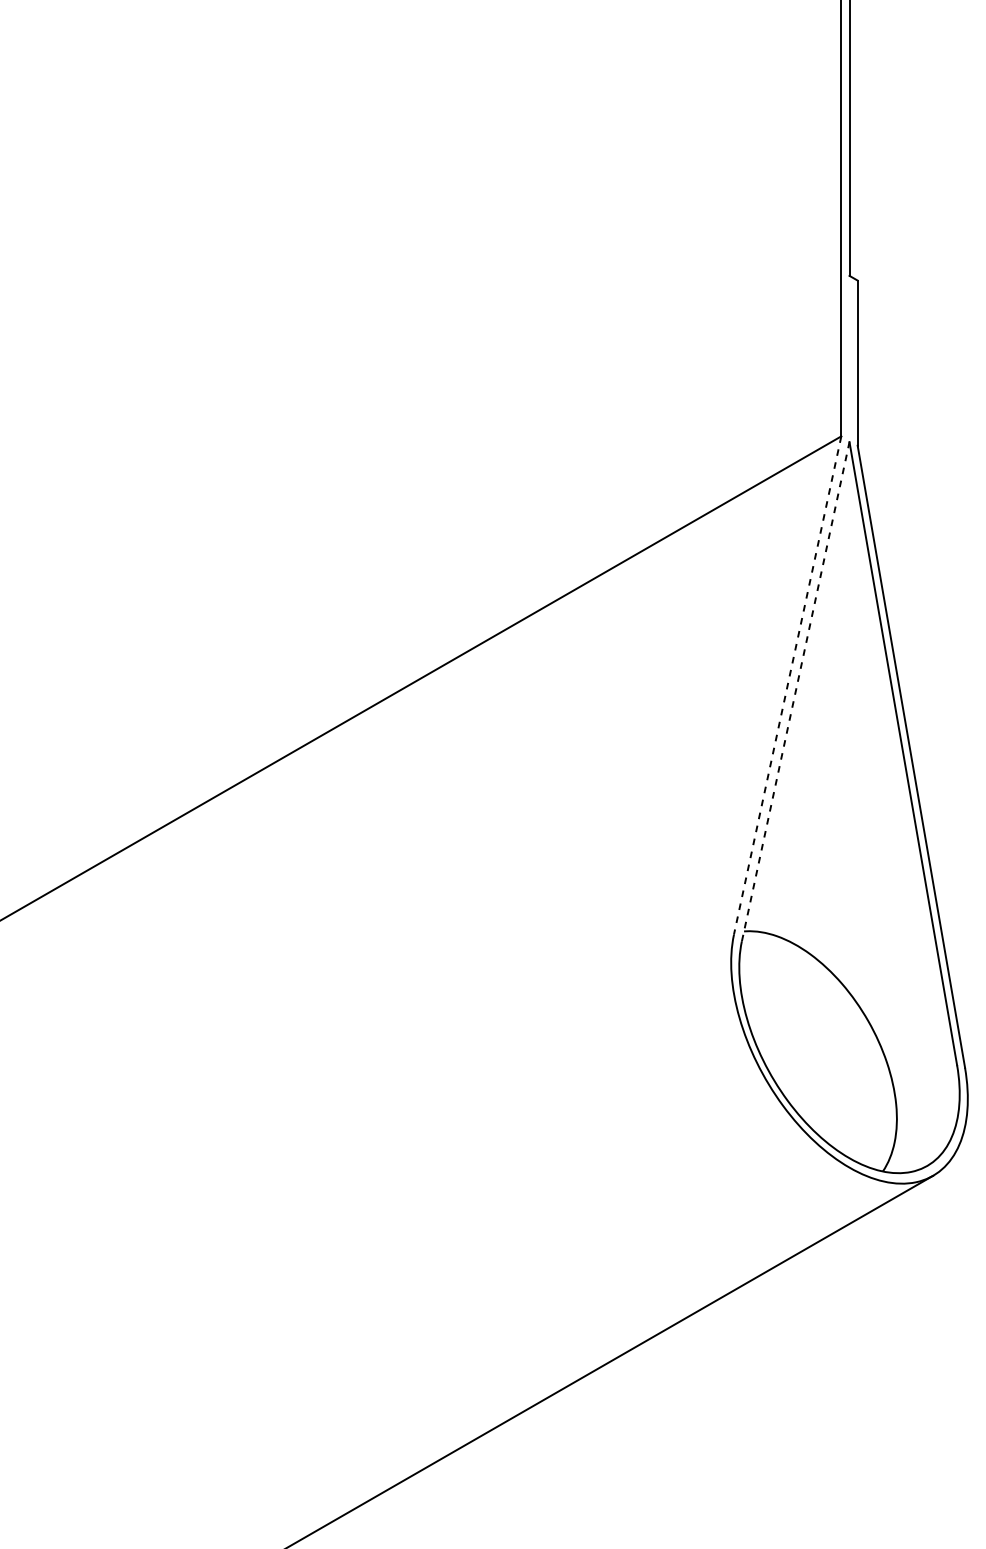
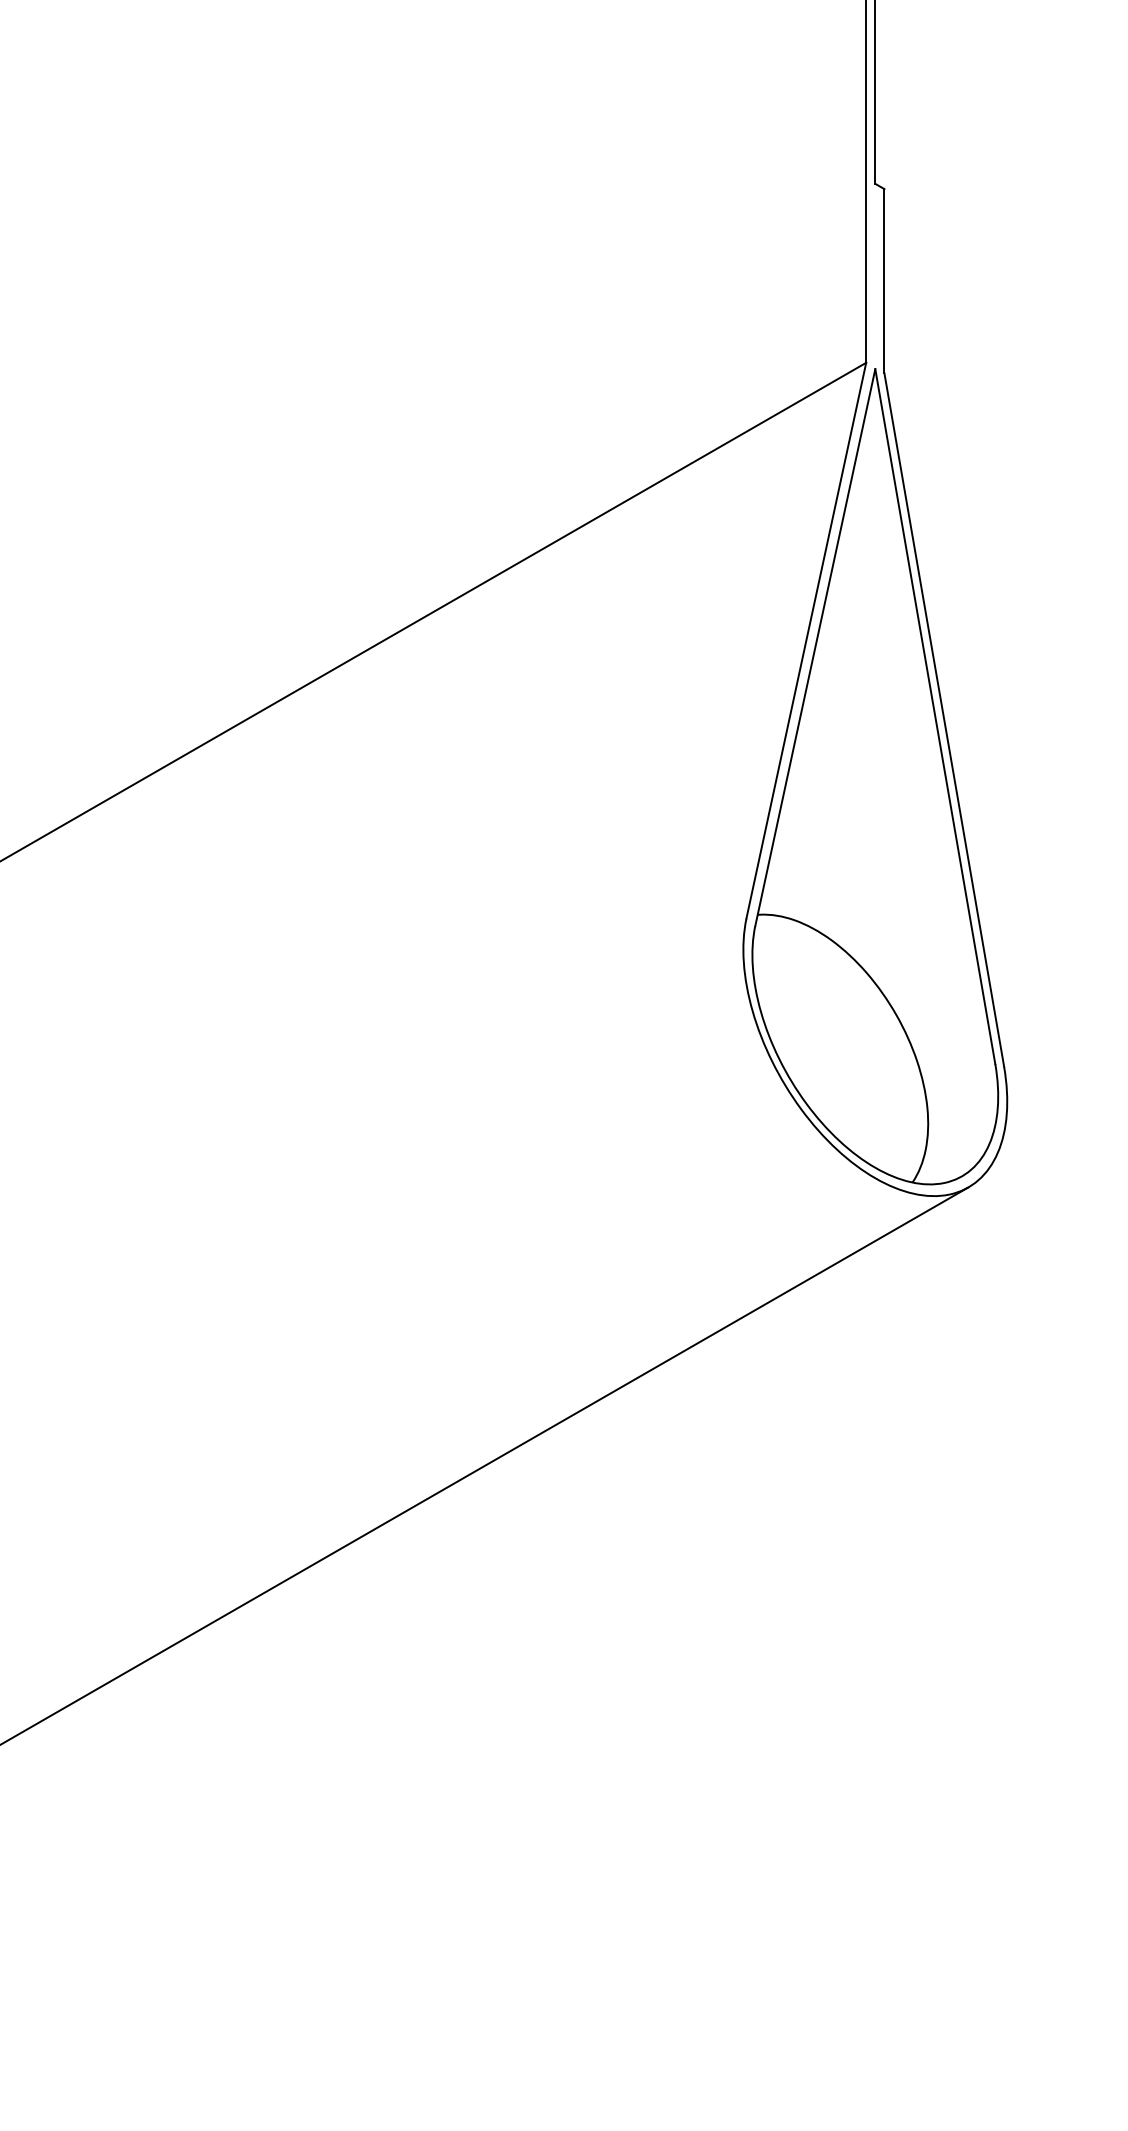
line: (787, 686) -> (806, 641), dashed -> solid
line: (795, 691) -> (815, 647), dashed -> solid

